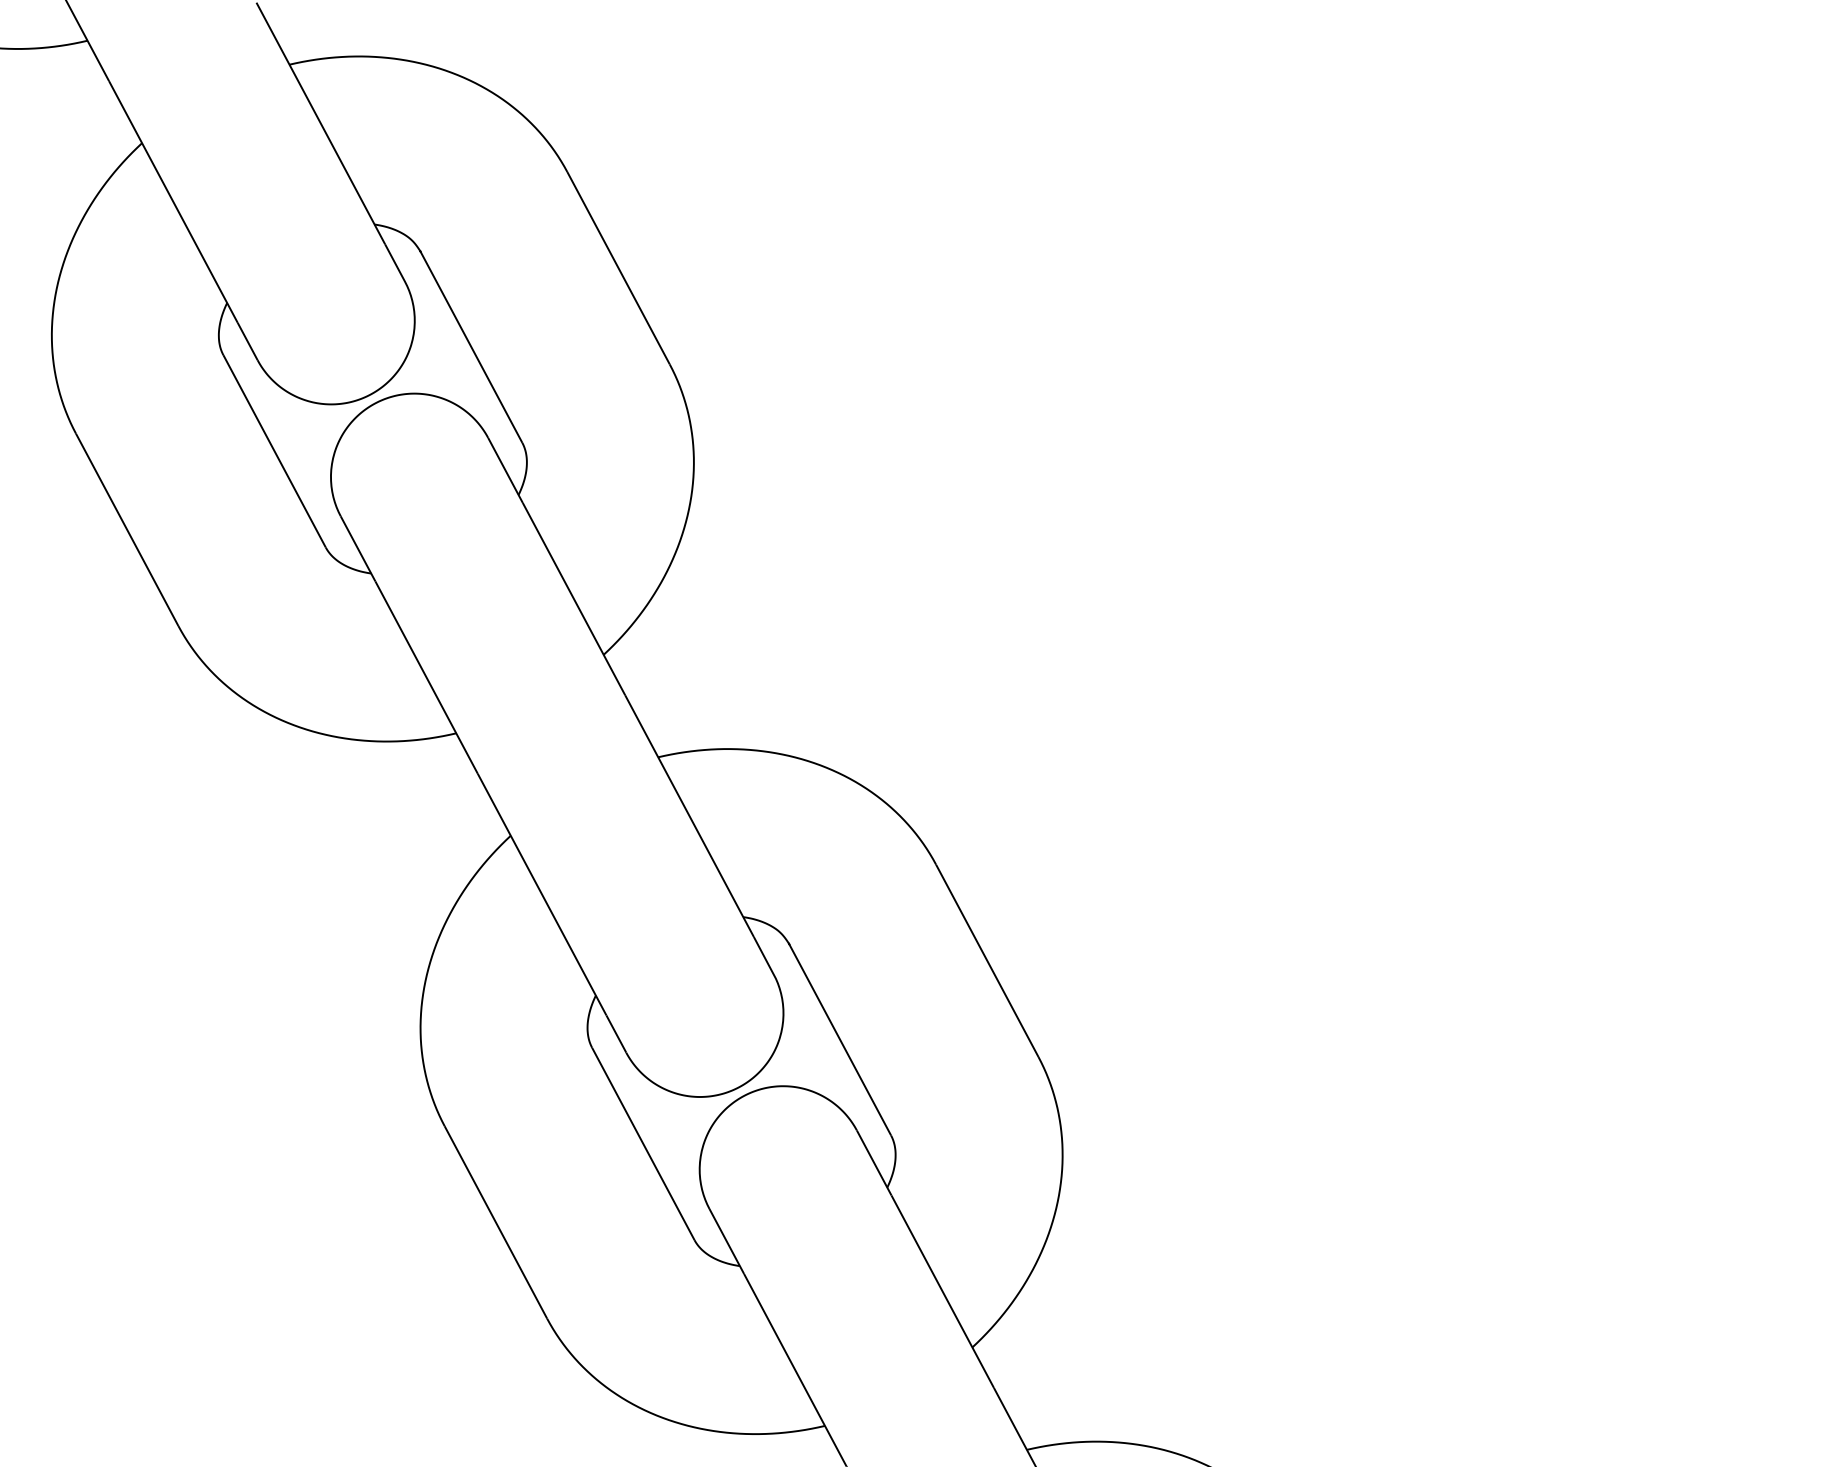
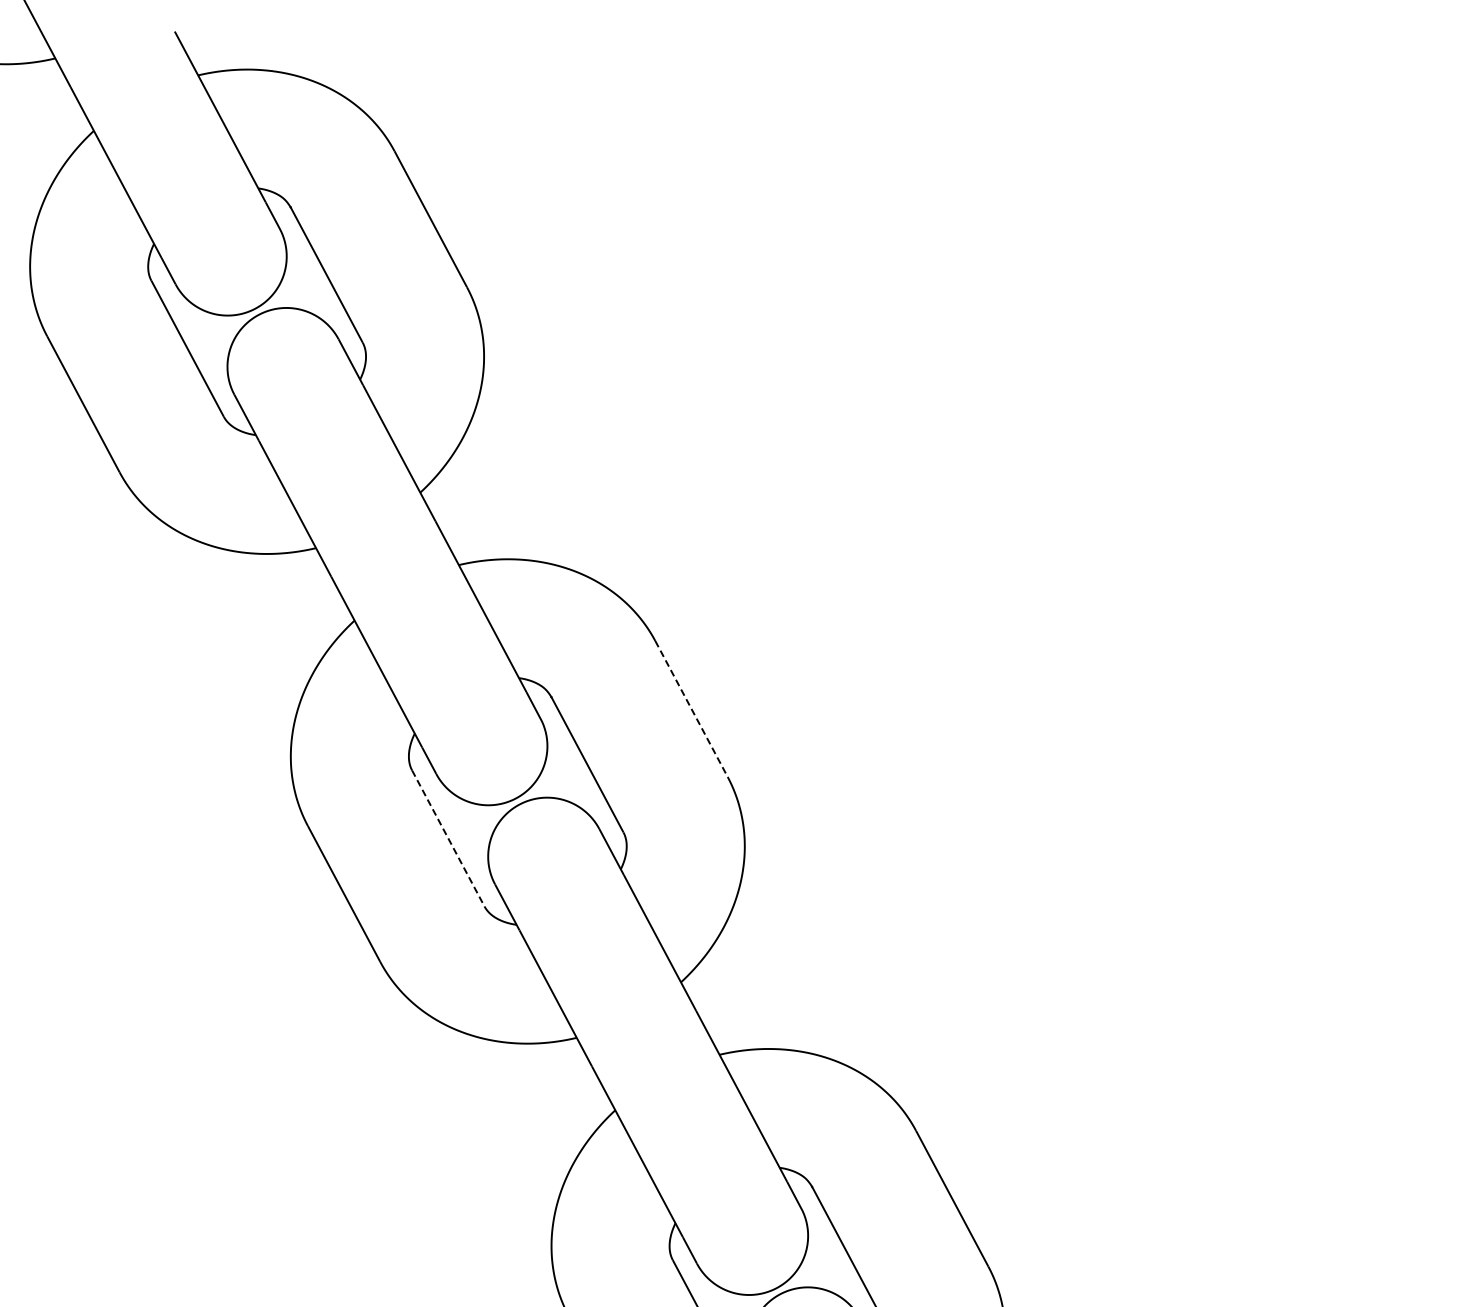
line: (987, 961) -> (691, 709), solid -> dashed
line: (643, 1143) -> (448, 838), solid -> dashed

